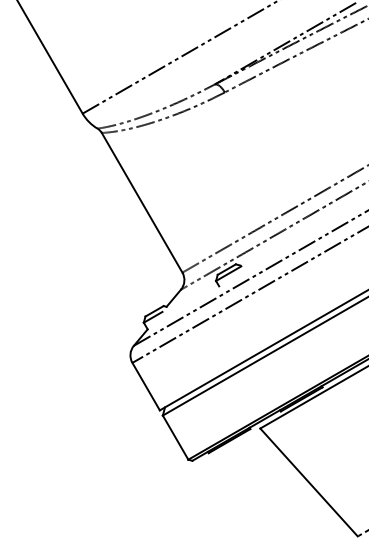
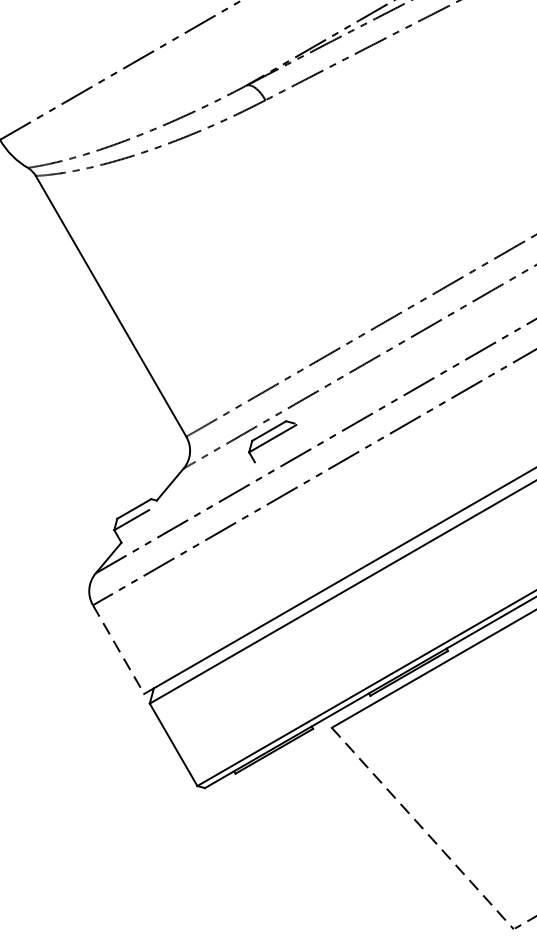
line: (146, 387) -> (119, 651), solid -> dashed
line: (309, 482) -> (423, 828), solid -> dashed

